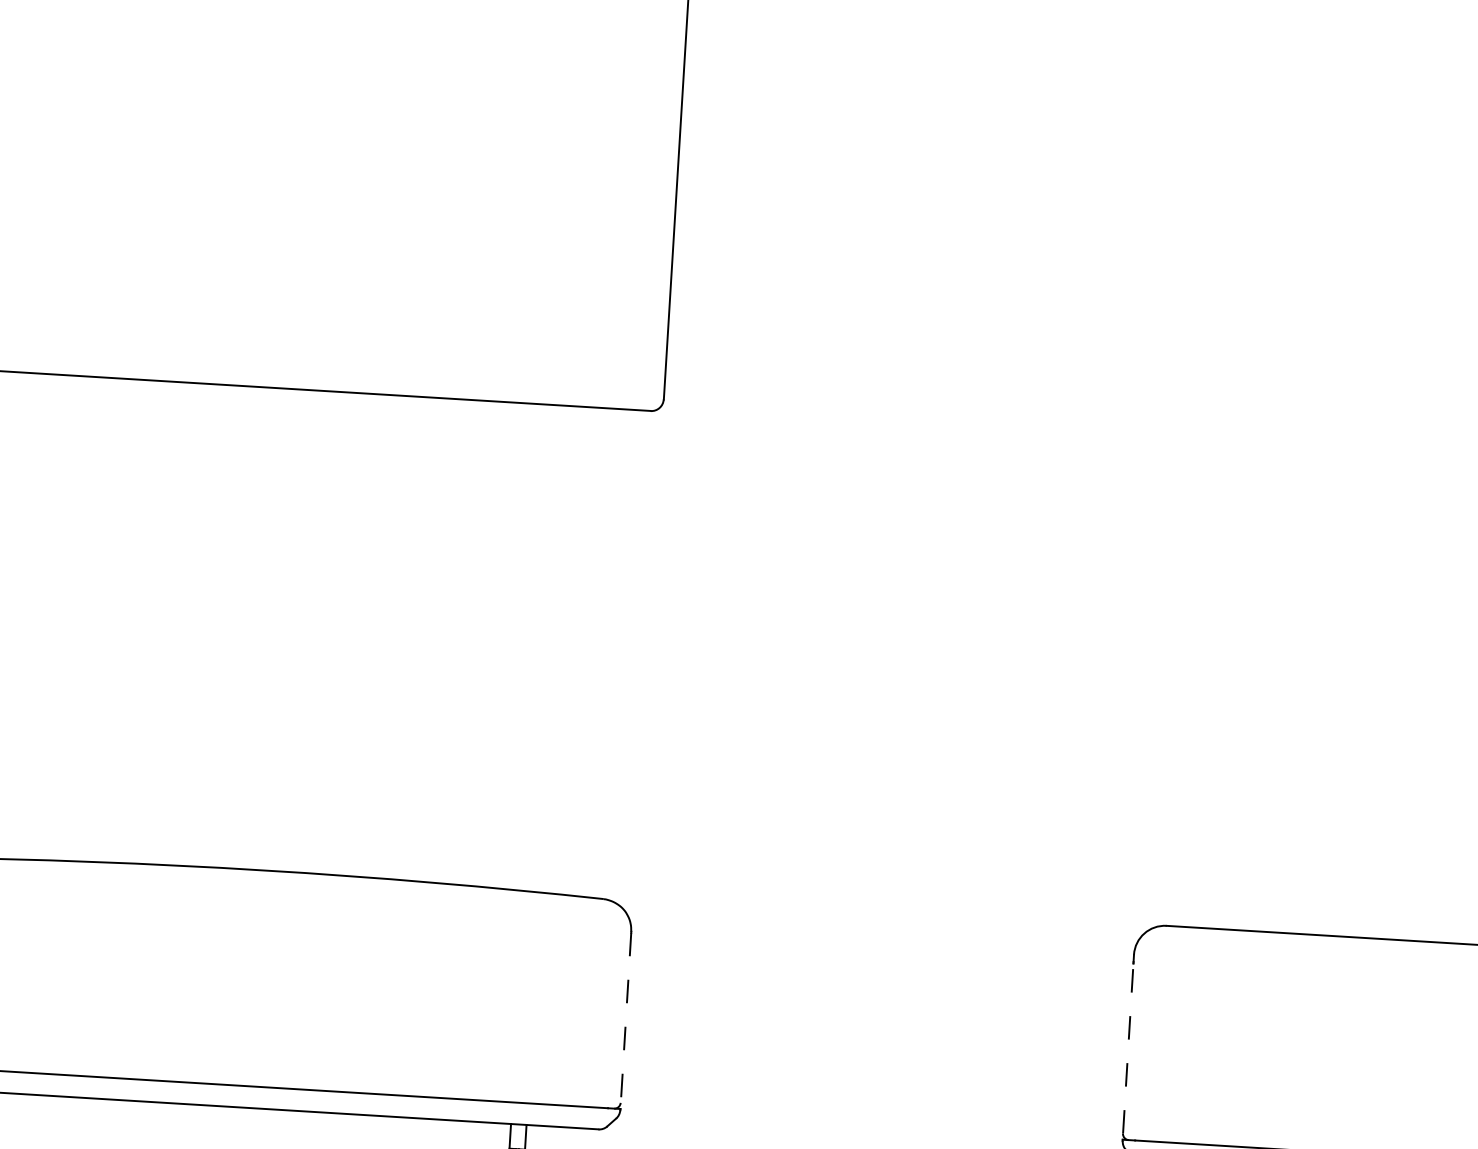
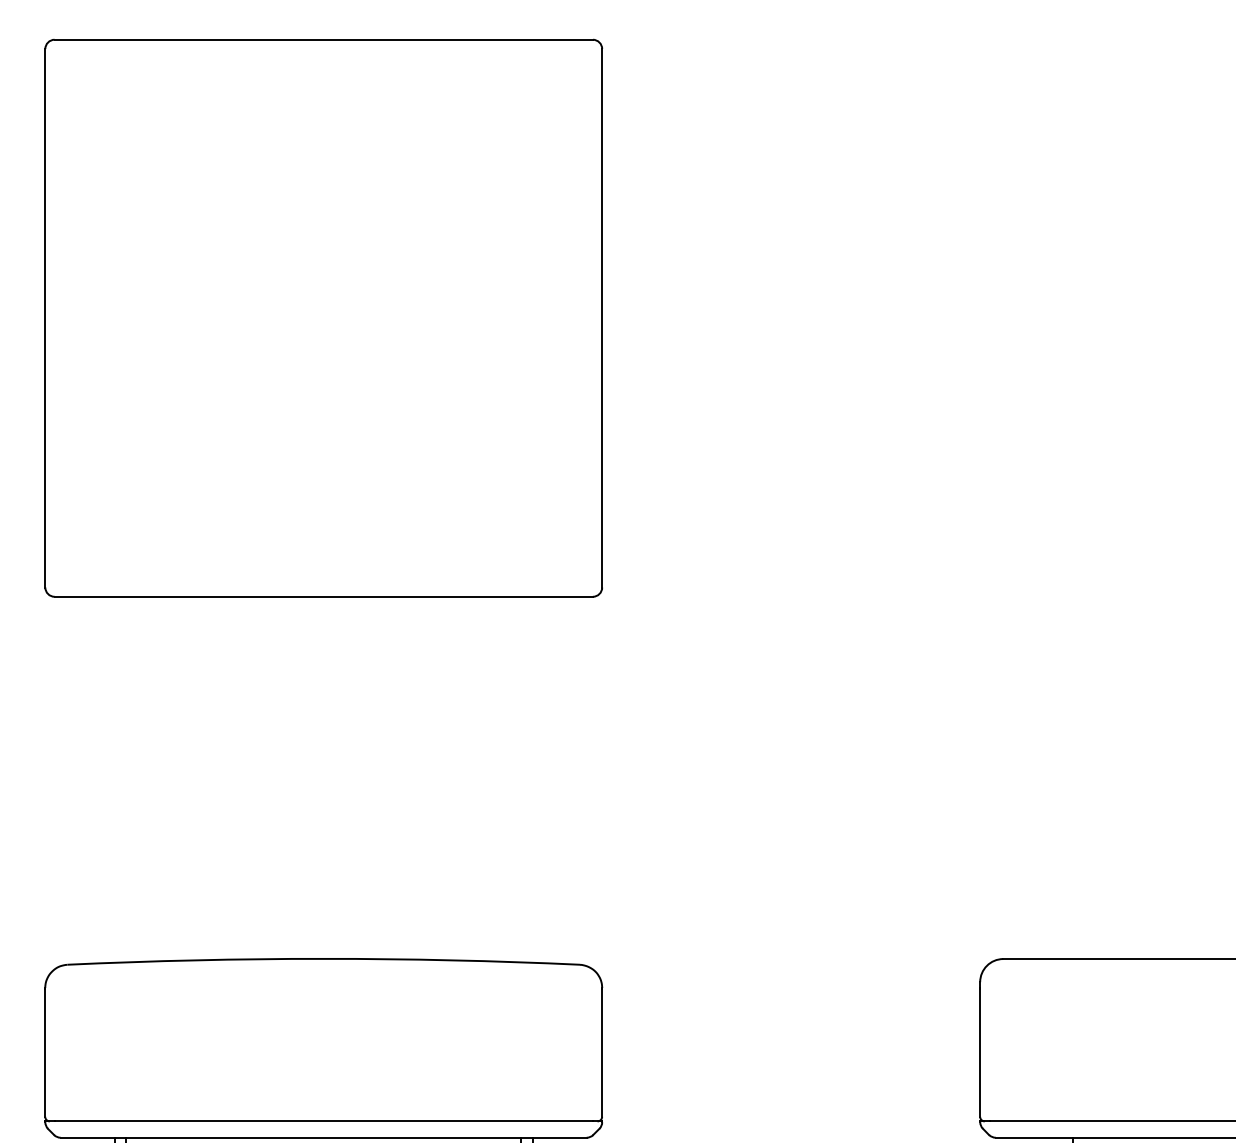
line: (626, 1018) -> (602, 1053), dashed -> solid
line: (1128, 1048) -> (980, 1052), dashed -> solid

